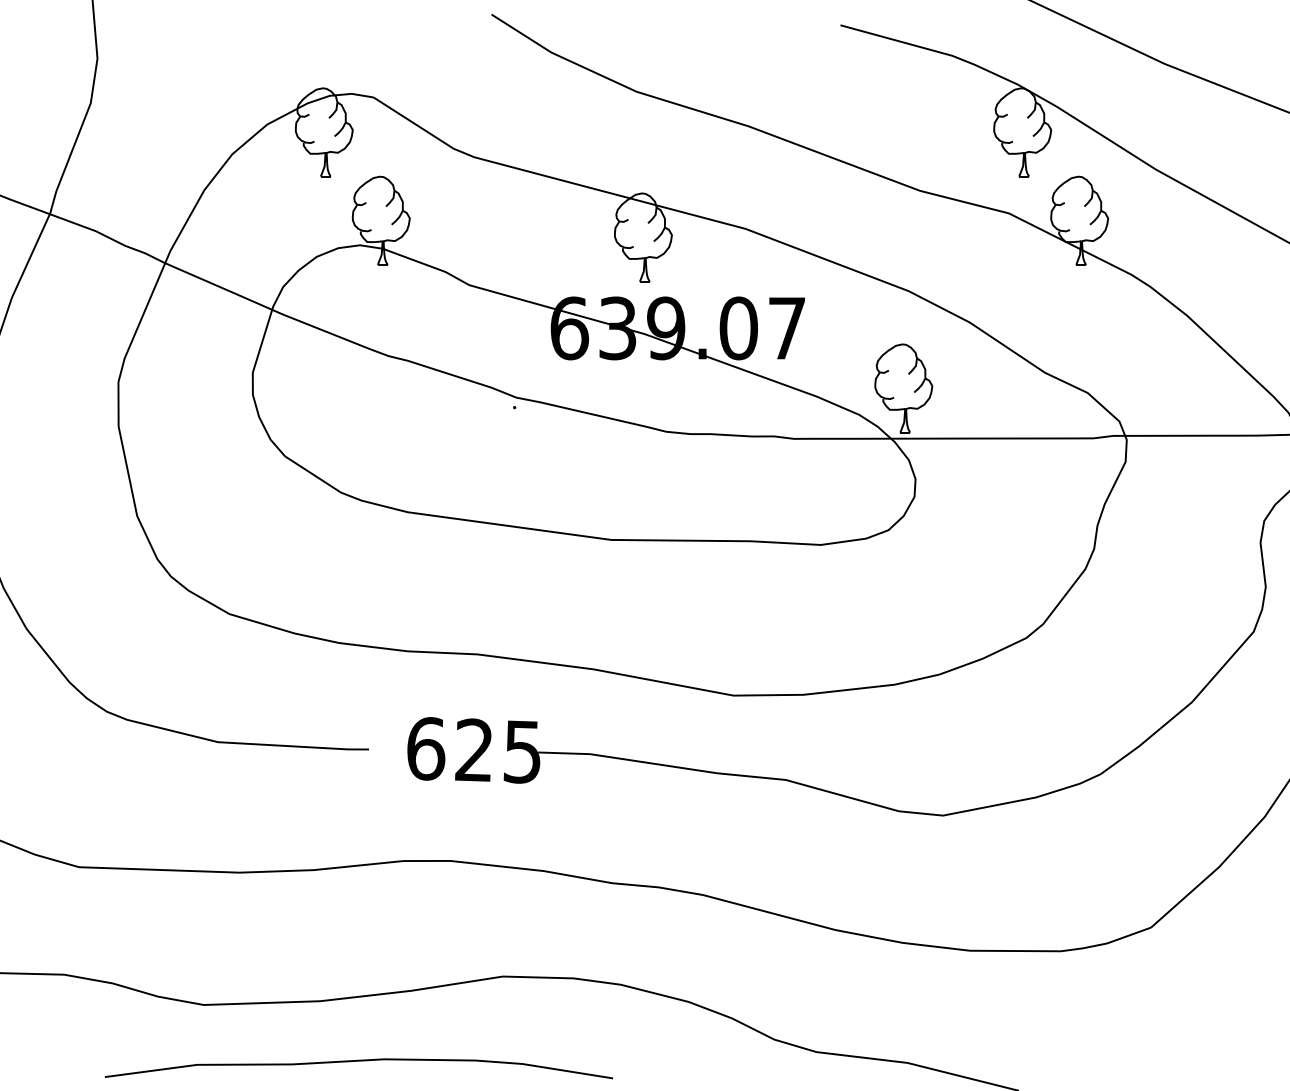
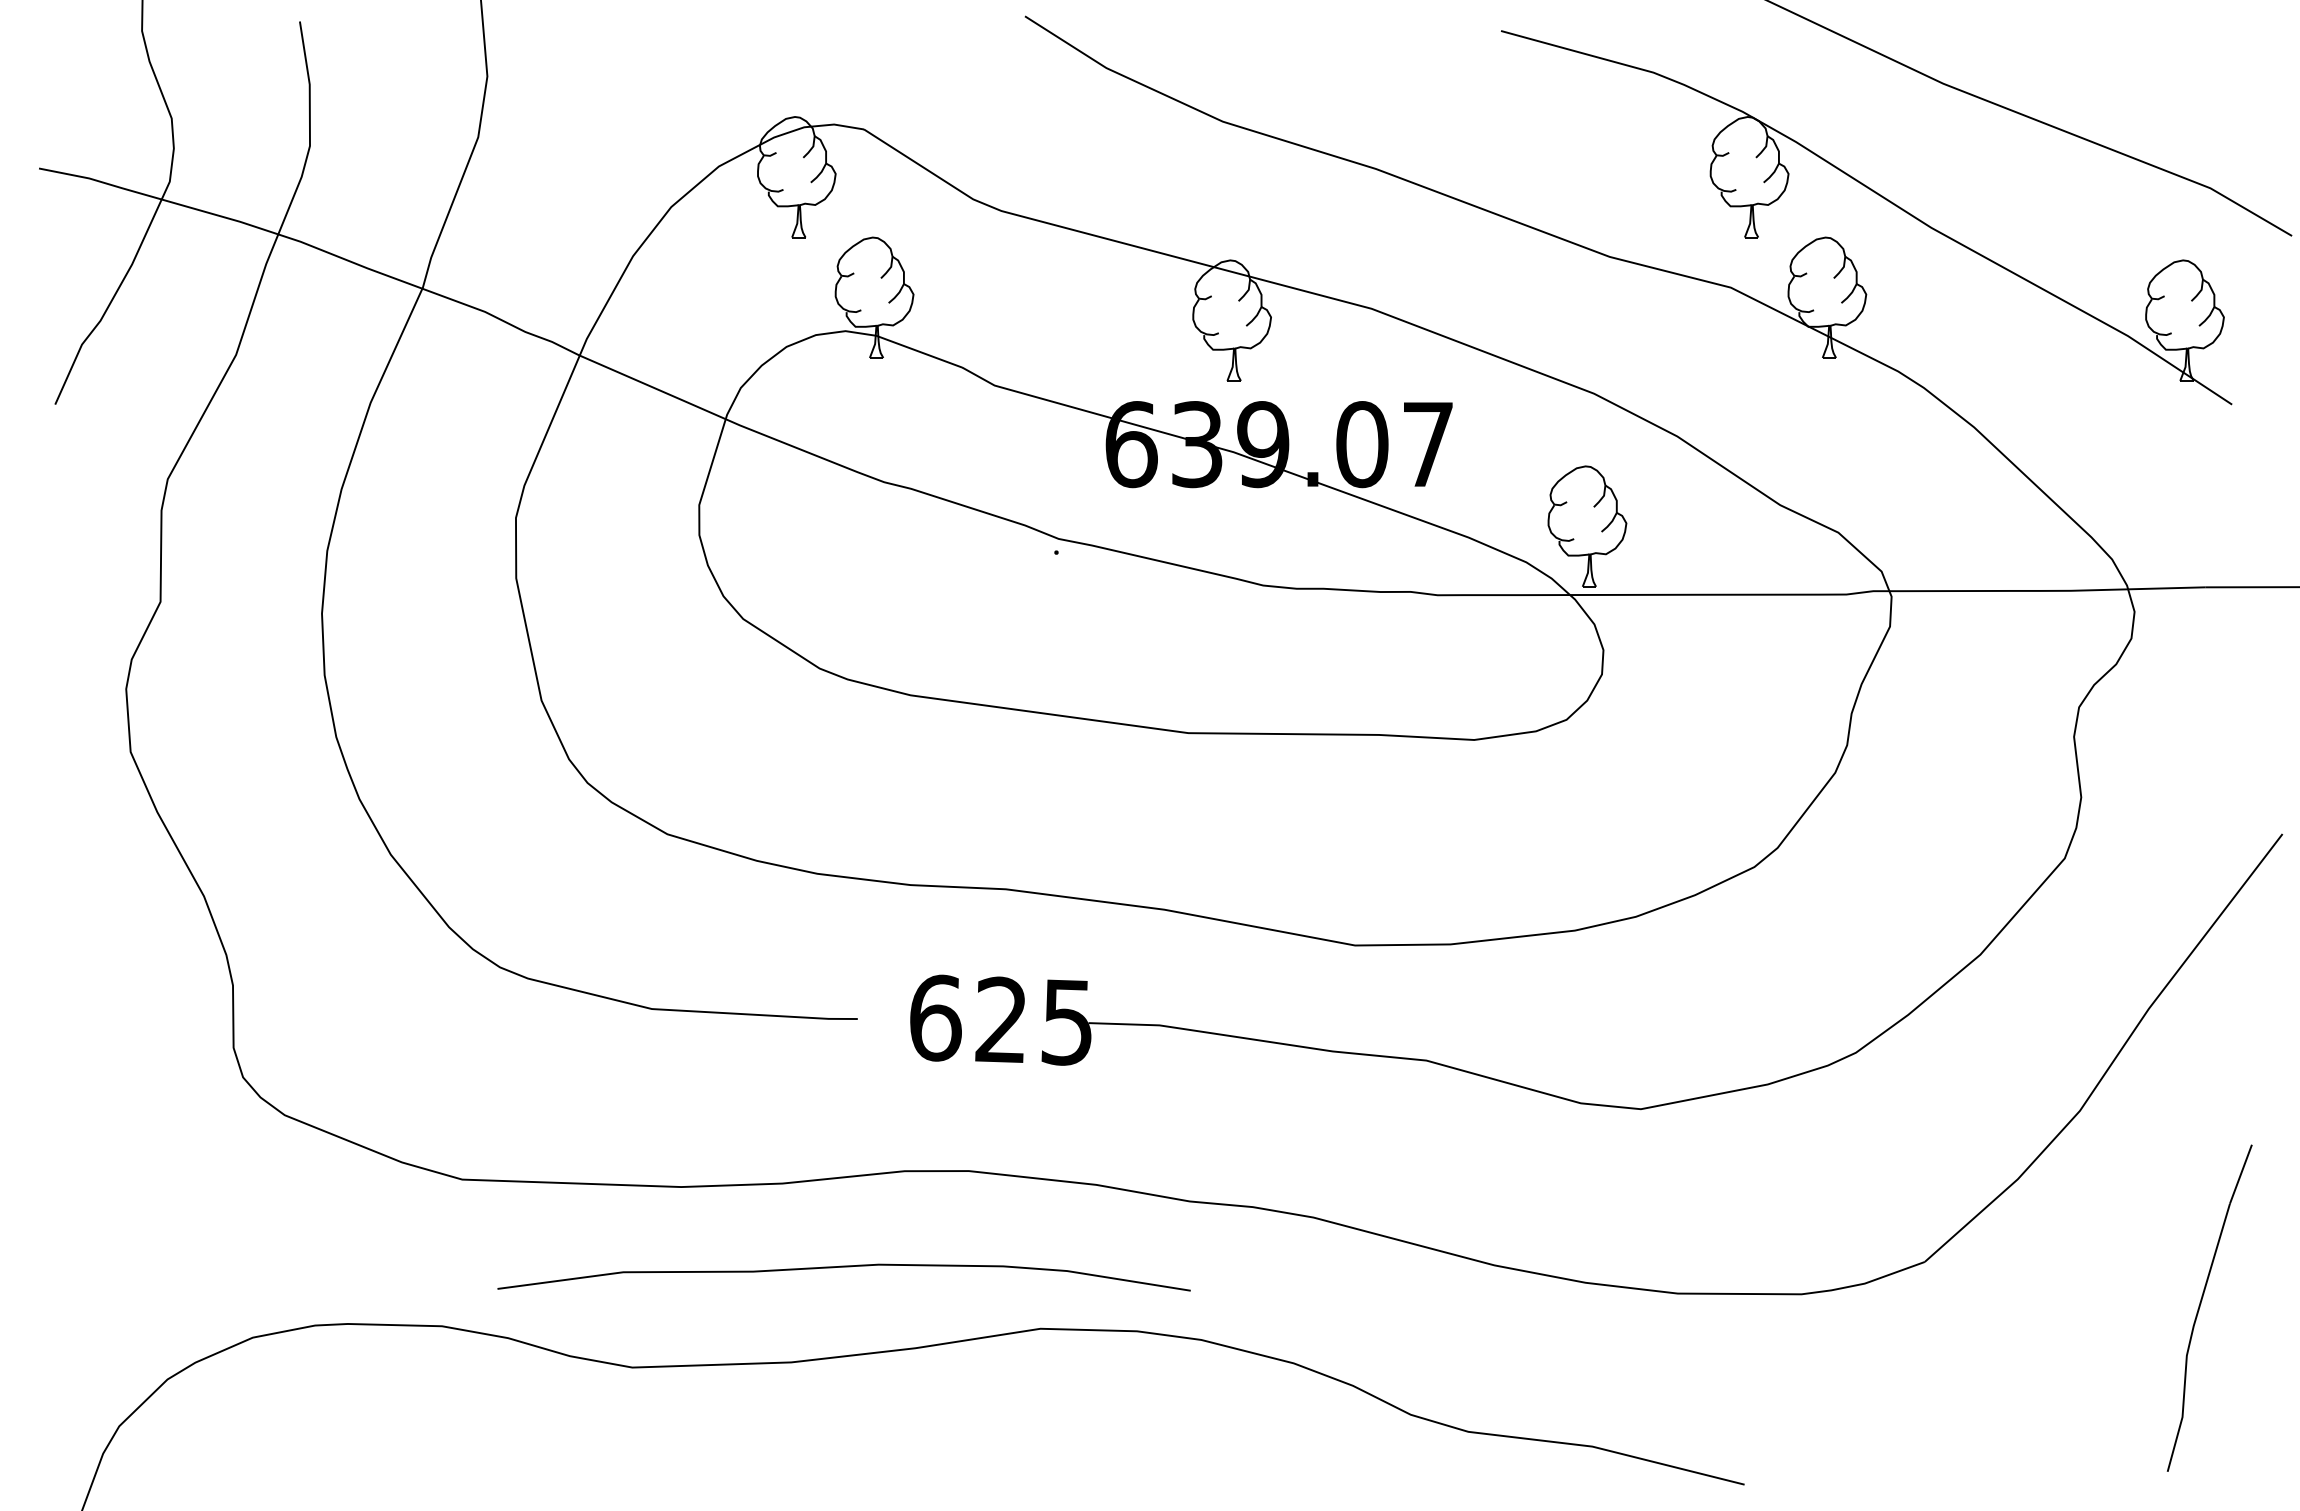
curve: (358, 1061) -> (843, 1267), moved

